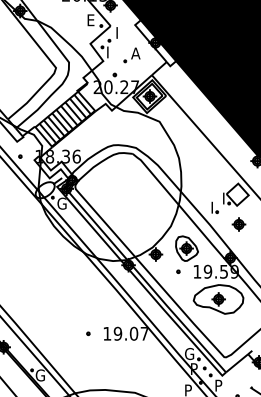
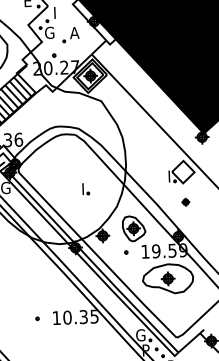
text: (110, 52) -> (48, 33), I -> G
part: (214, 207) -> (85, 188), moved
part: (238, 224) -> (185, 202), size x0.6
text: (130, 333) -> (80, 316), 19.07 -> 10.35

